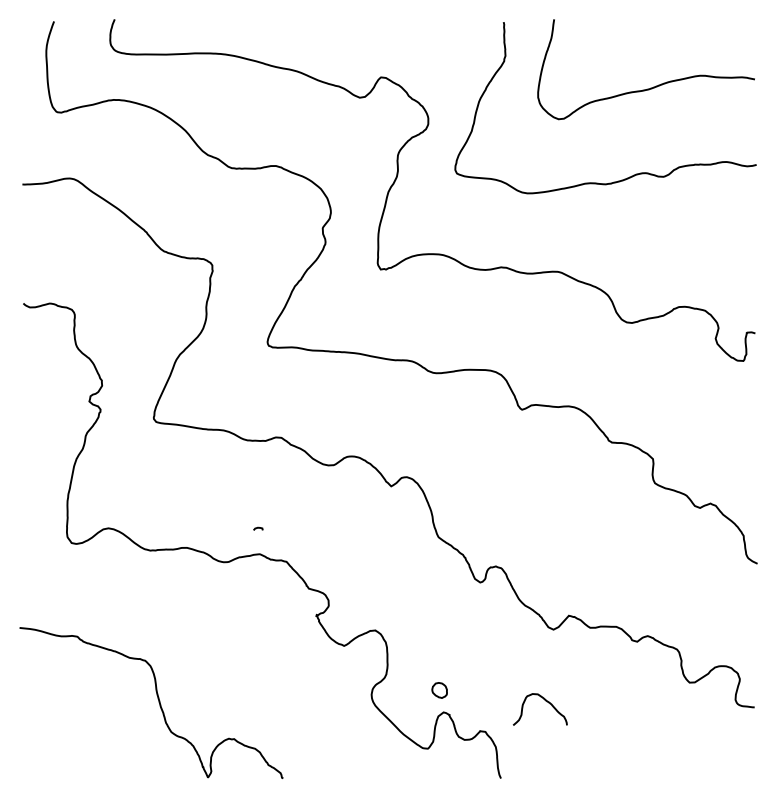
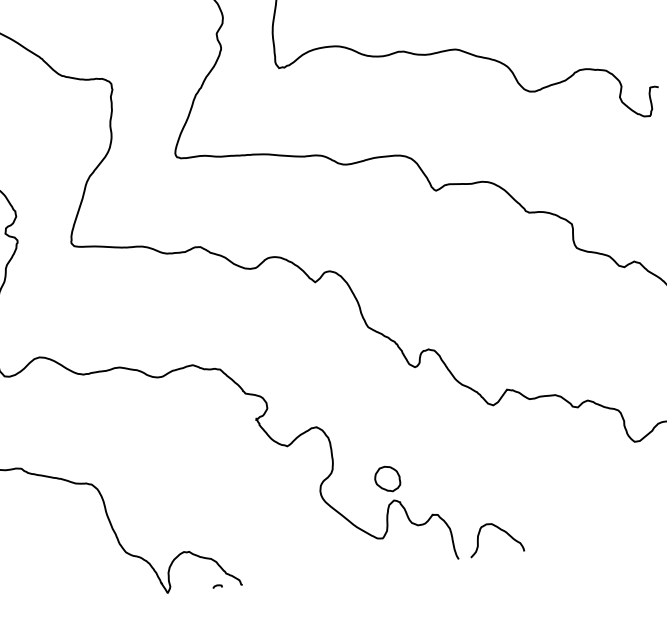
curve: (258, 528) -> (217, 586), moved
part: (439, 690) -> (387, 479), size x1.67
curve: (545, 701) -> (500, 530), moved

